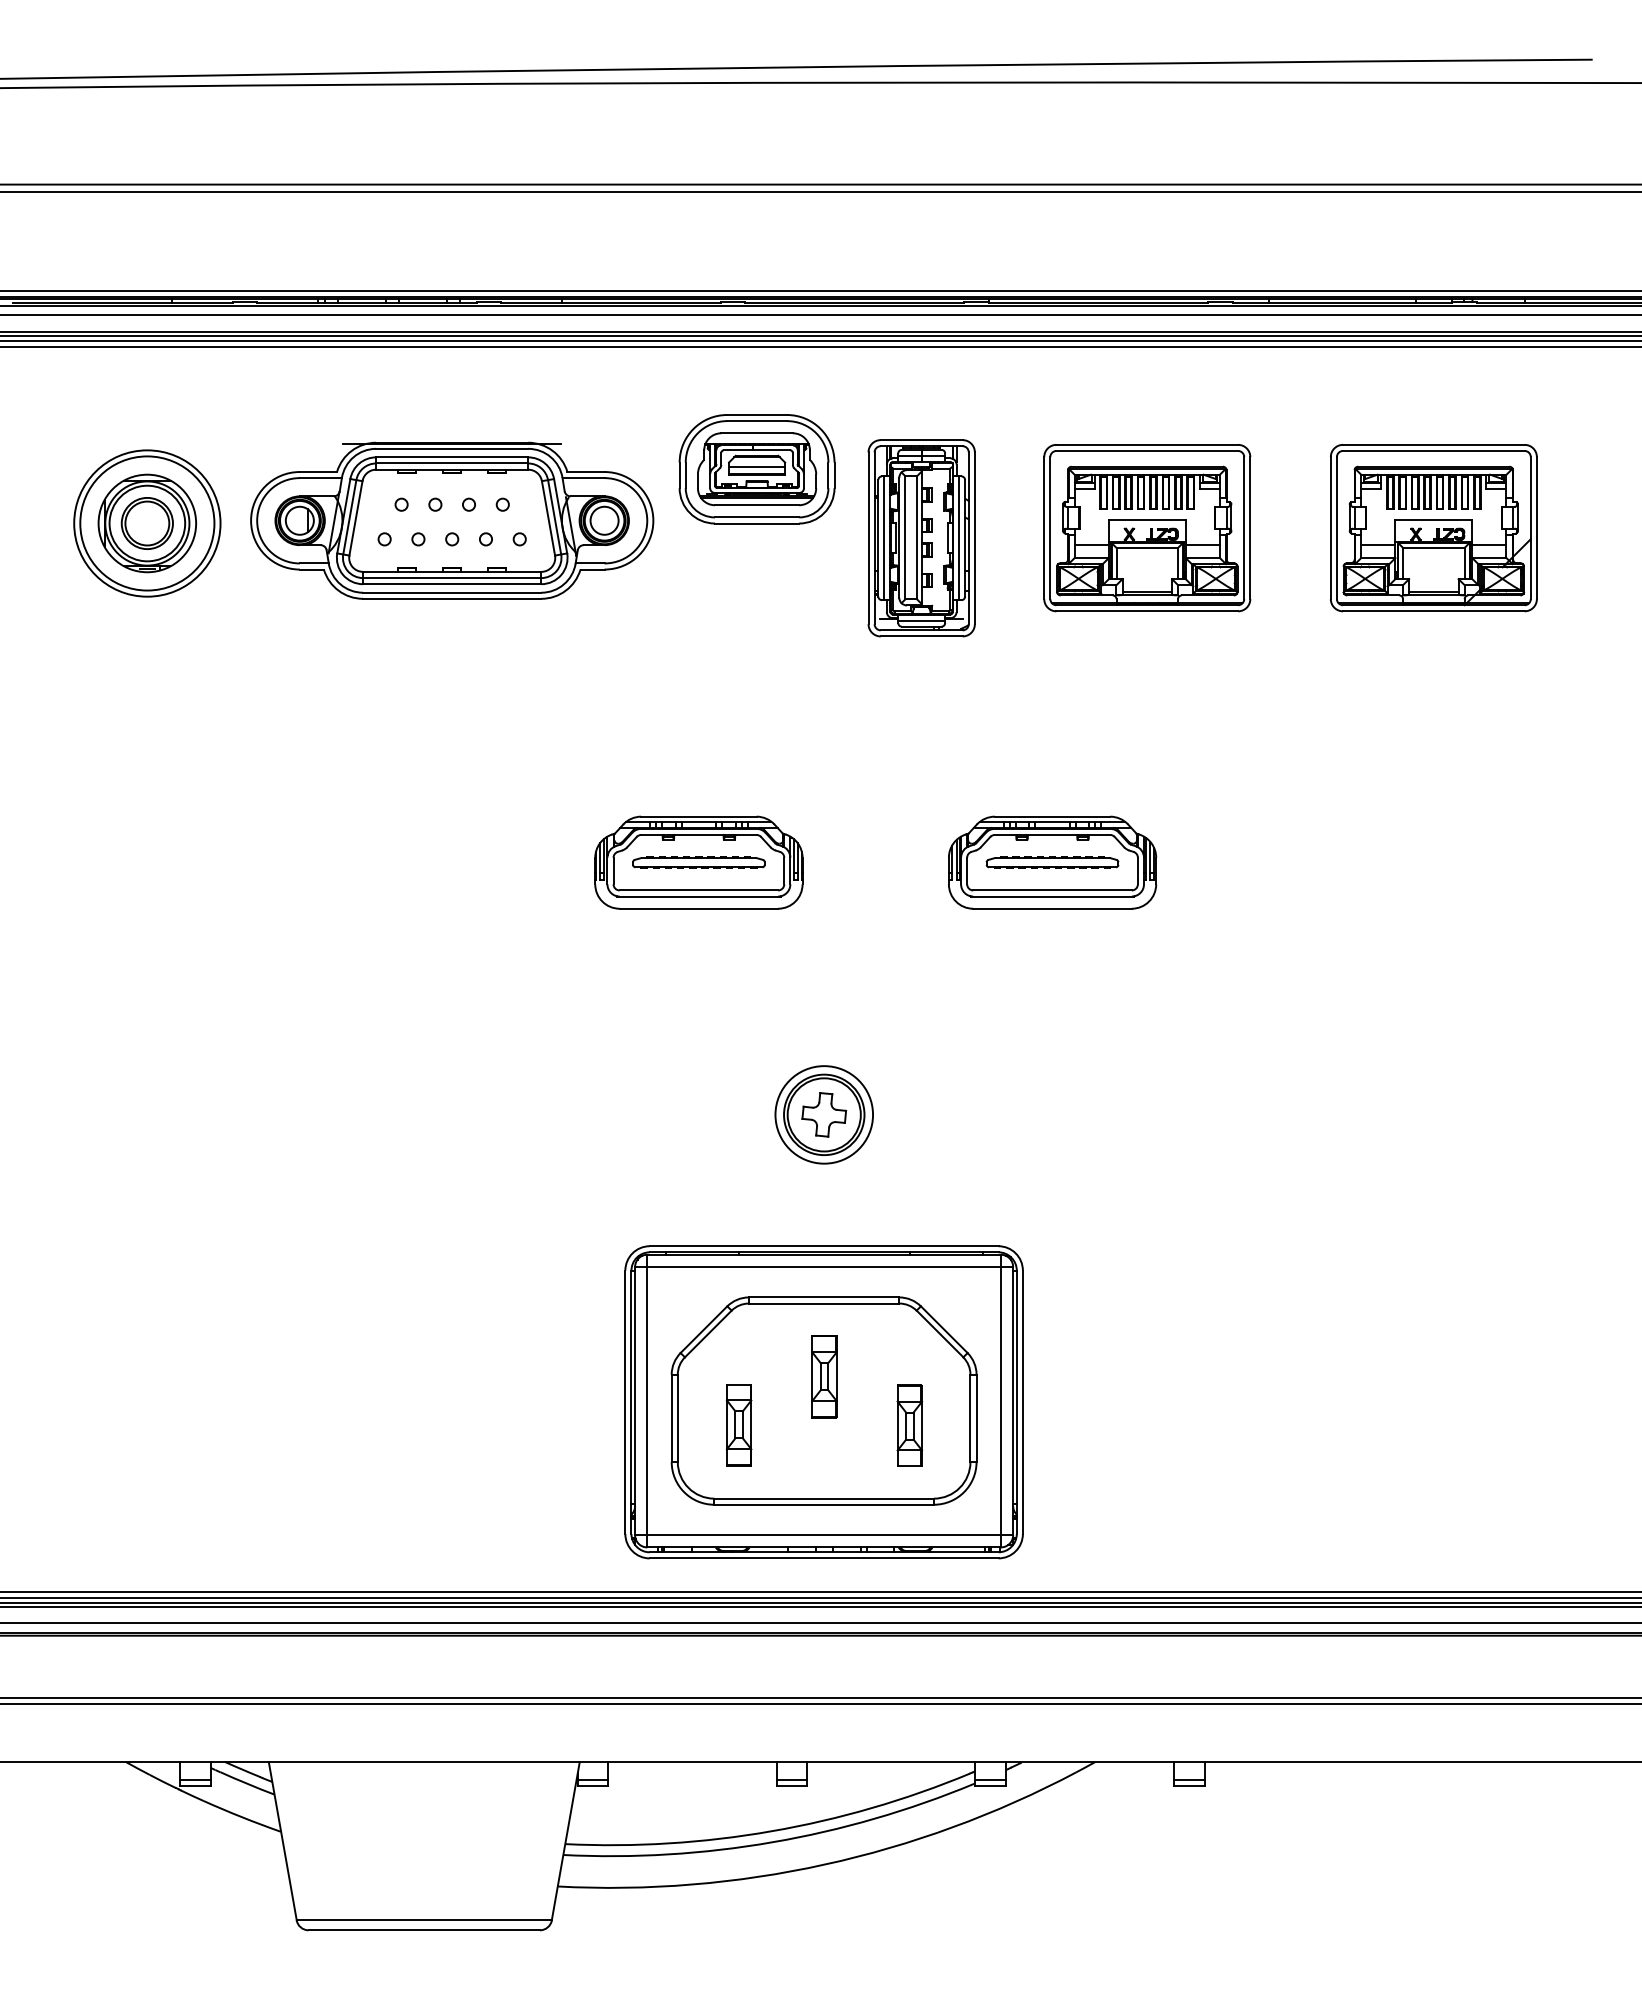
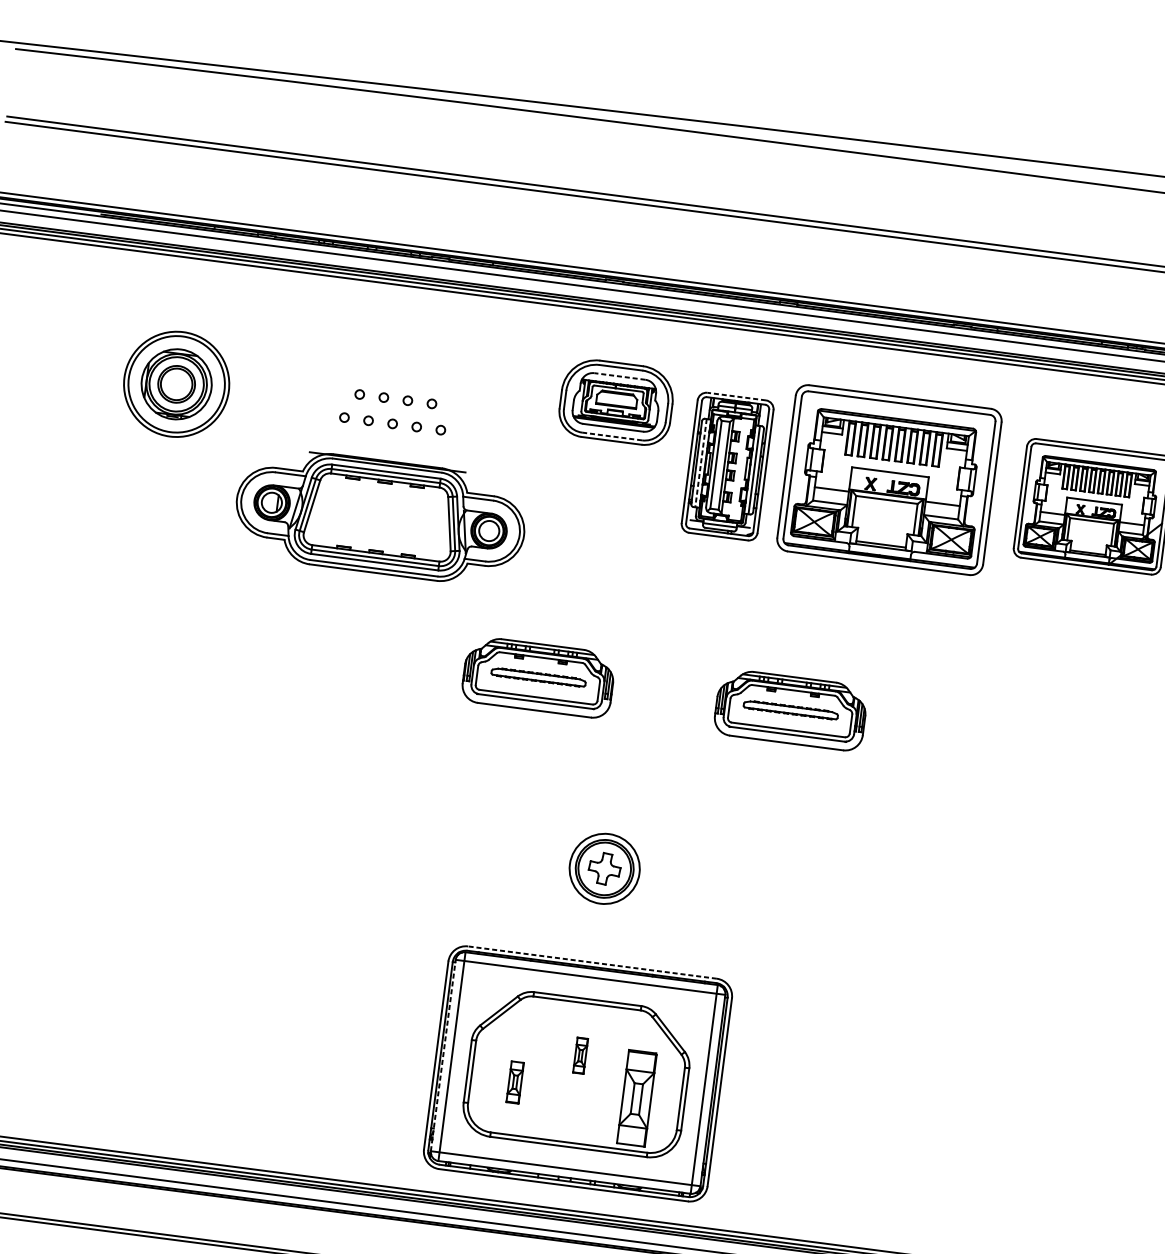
line: (757, 433) -> (620, 376), solid -> dashed
line: (921, 440) -> (736, 396), solid -> dashed
line: (757, 467) -> (617, 400), removed
line: (757, 517) -> (612, 436), solid -> dashed
part: (452, 520) -> (380, 516), moved
part: (1147, 528) -> (889, 480), size x1.4
line: (884, 538) -> (701, 463), solid -> dashed
line: (823, 1246) -> (591, 962), solid -> dashed
part: (824, 1376) -> (580, 1055), size x0.6
line: (635, 1400) -> (443, 1055), solid -> dashed
part: (738, 1425) -> (514, 1082), size x0.7
part: (909, 1425) -> (636, 1098), size x1.6

